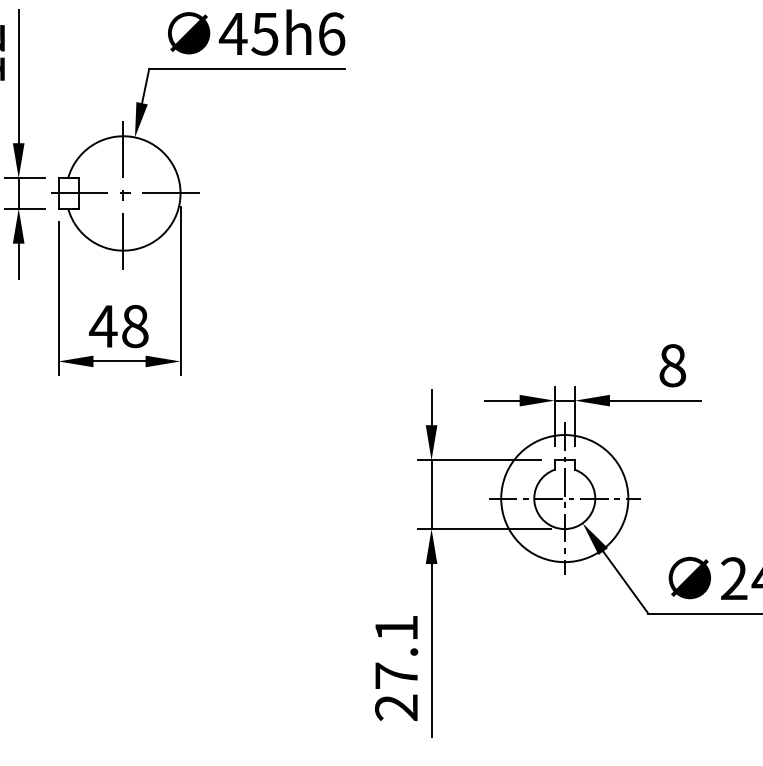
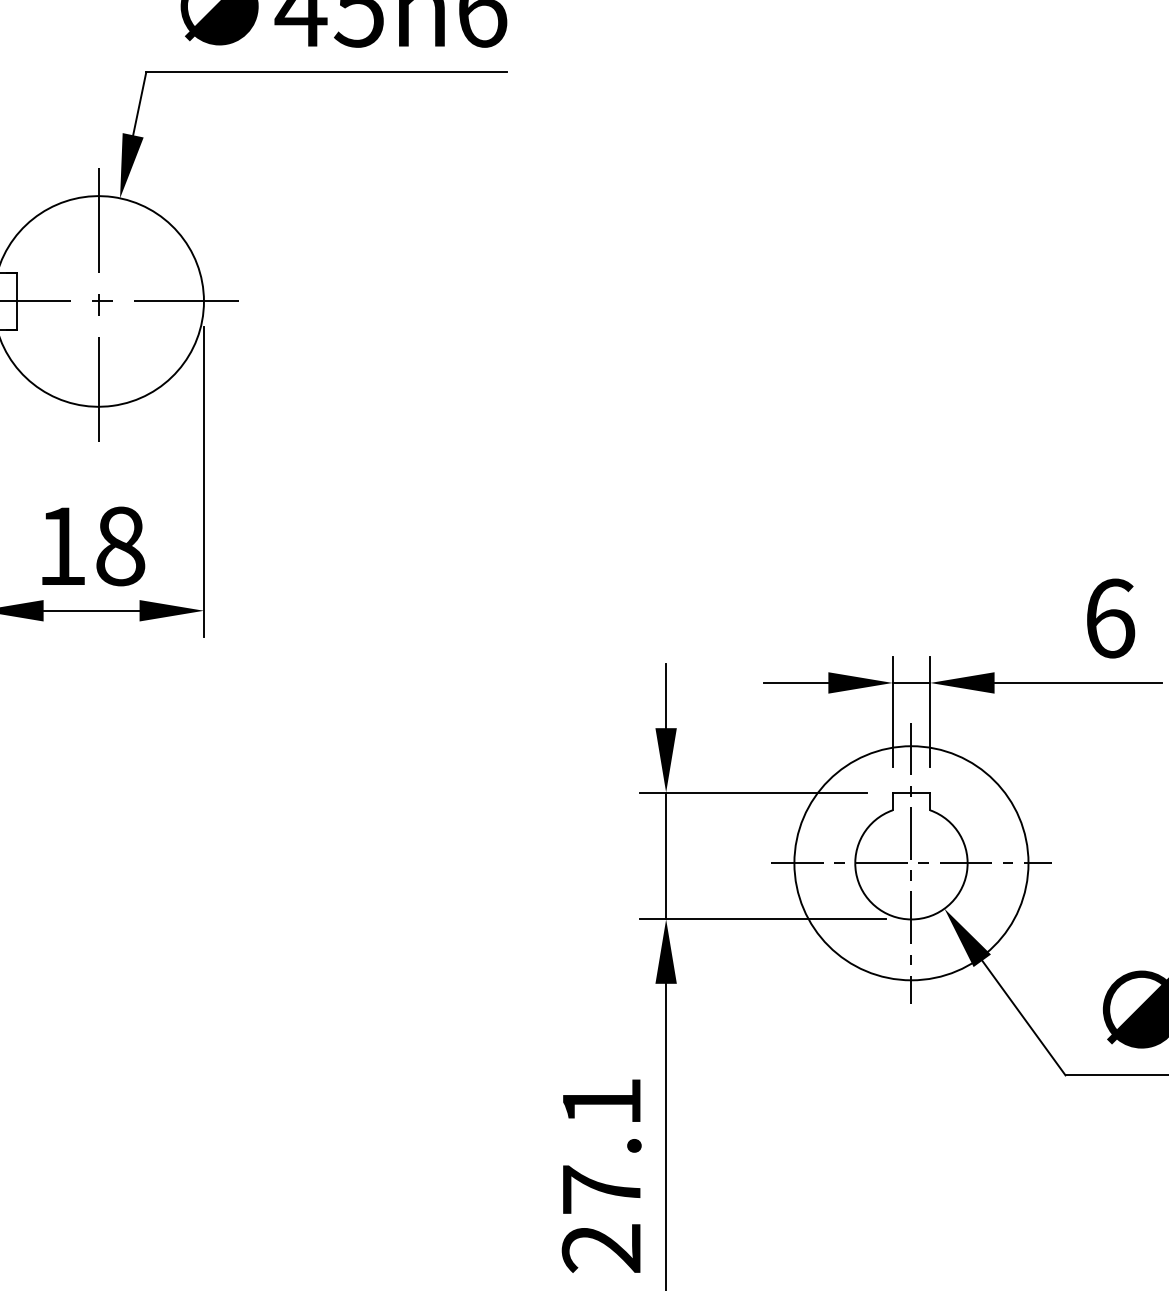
text: (103, 326) -> (62, 546), 48 -> 18
text: (672, 365) -> (1109, 618), 8 -> 6

